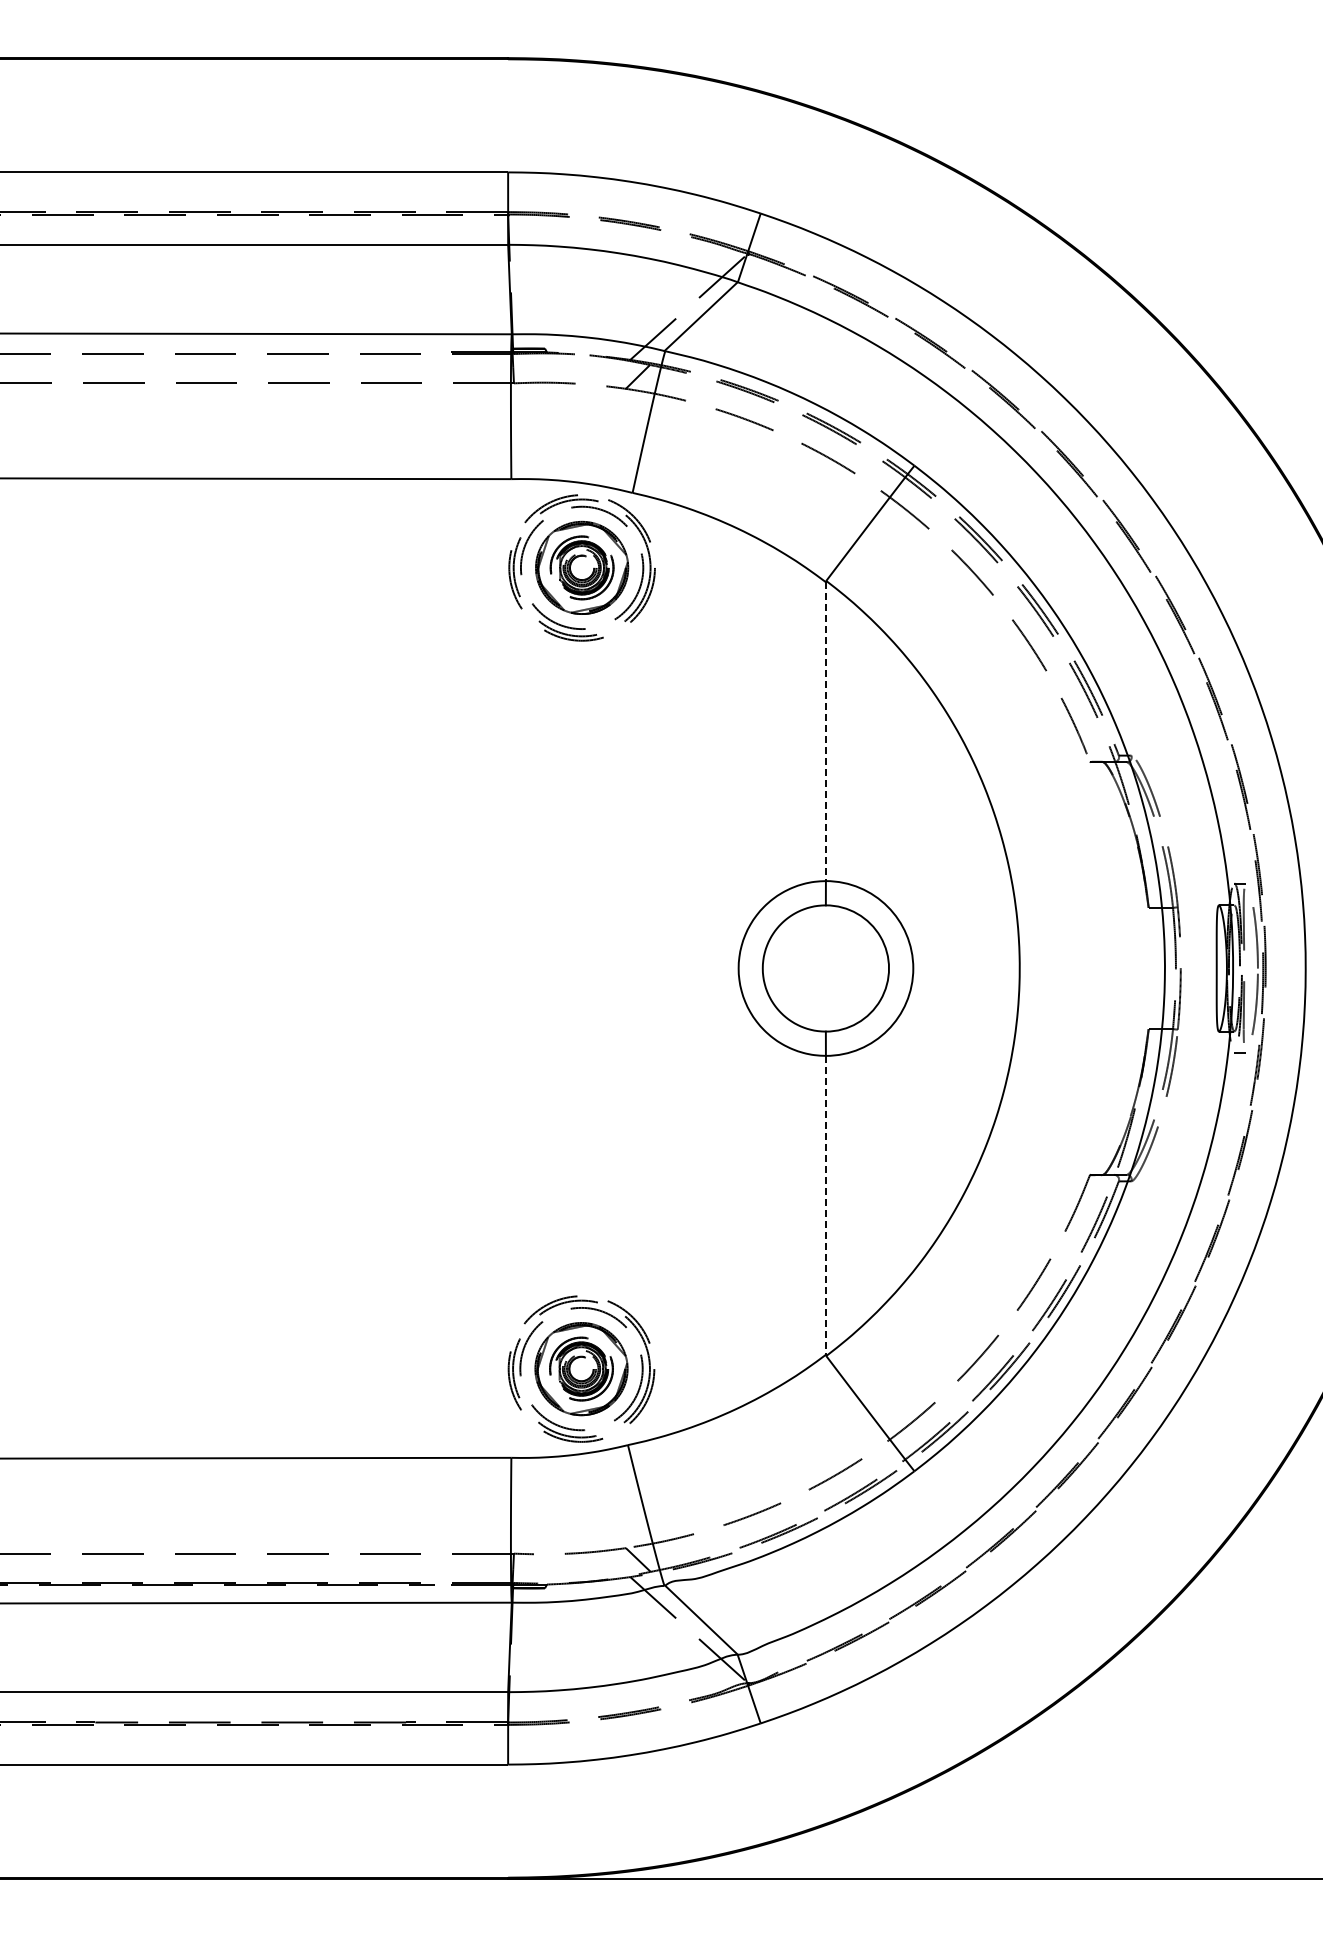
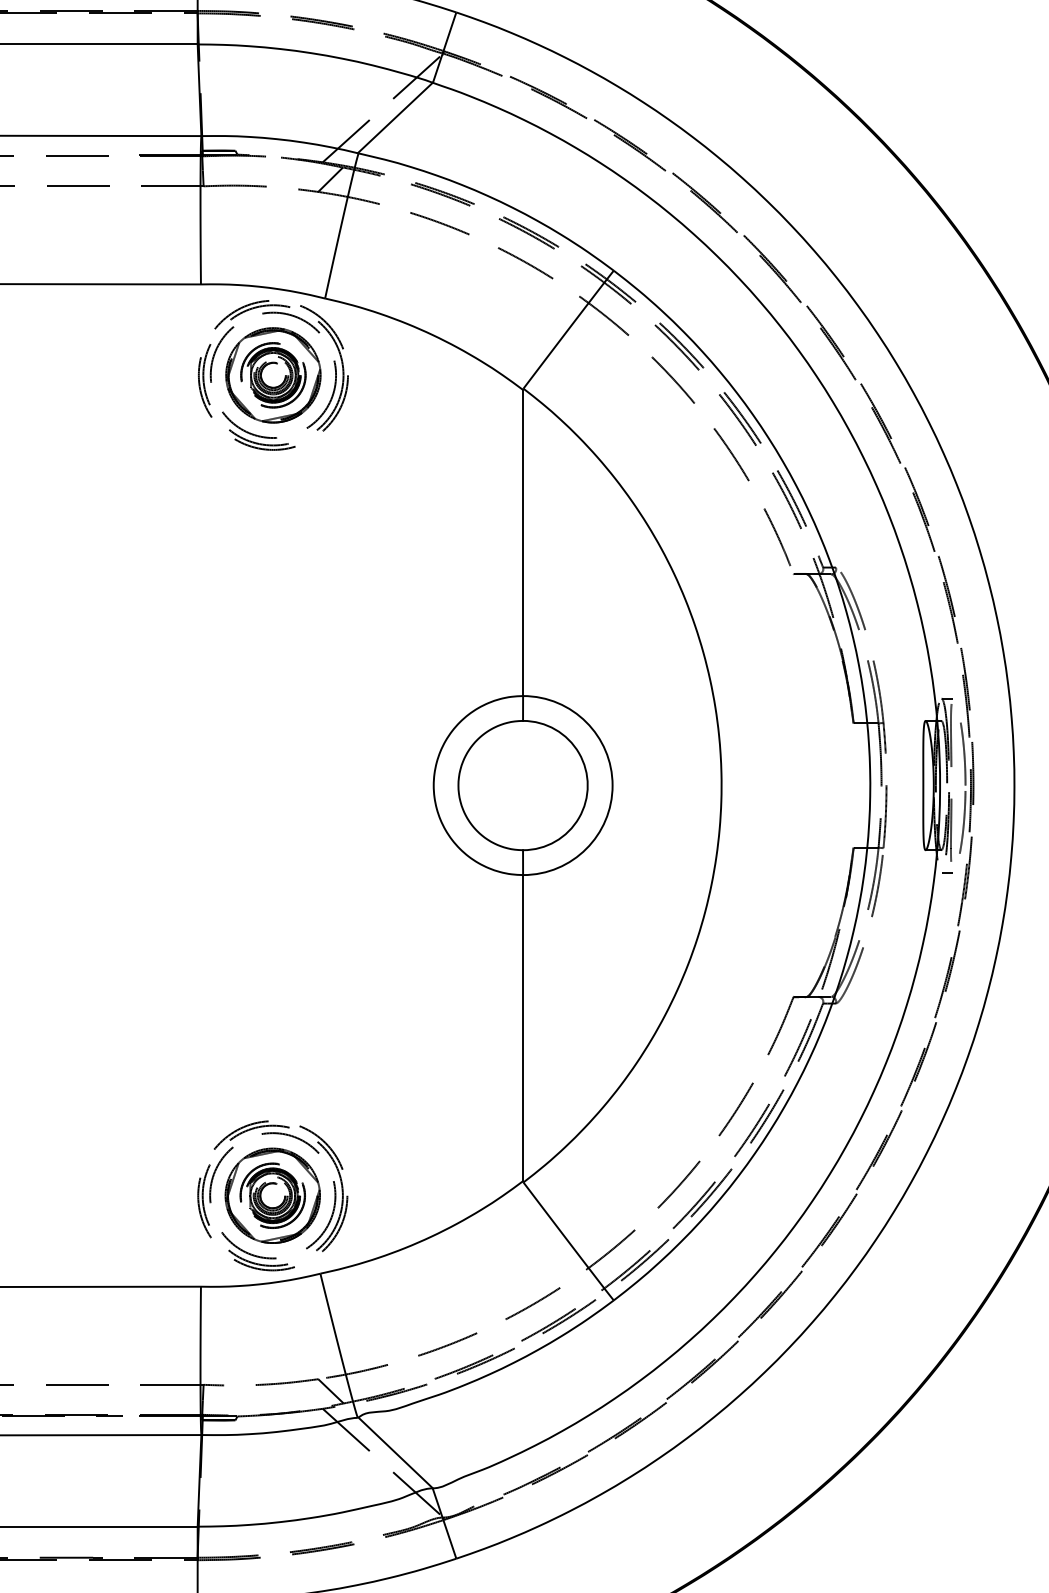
line: (825, 732) -> (522, 543), dashed -> solid
line: (825, 1205) -> (522, 1028), dashed -> solid

